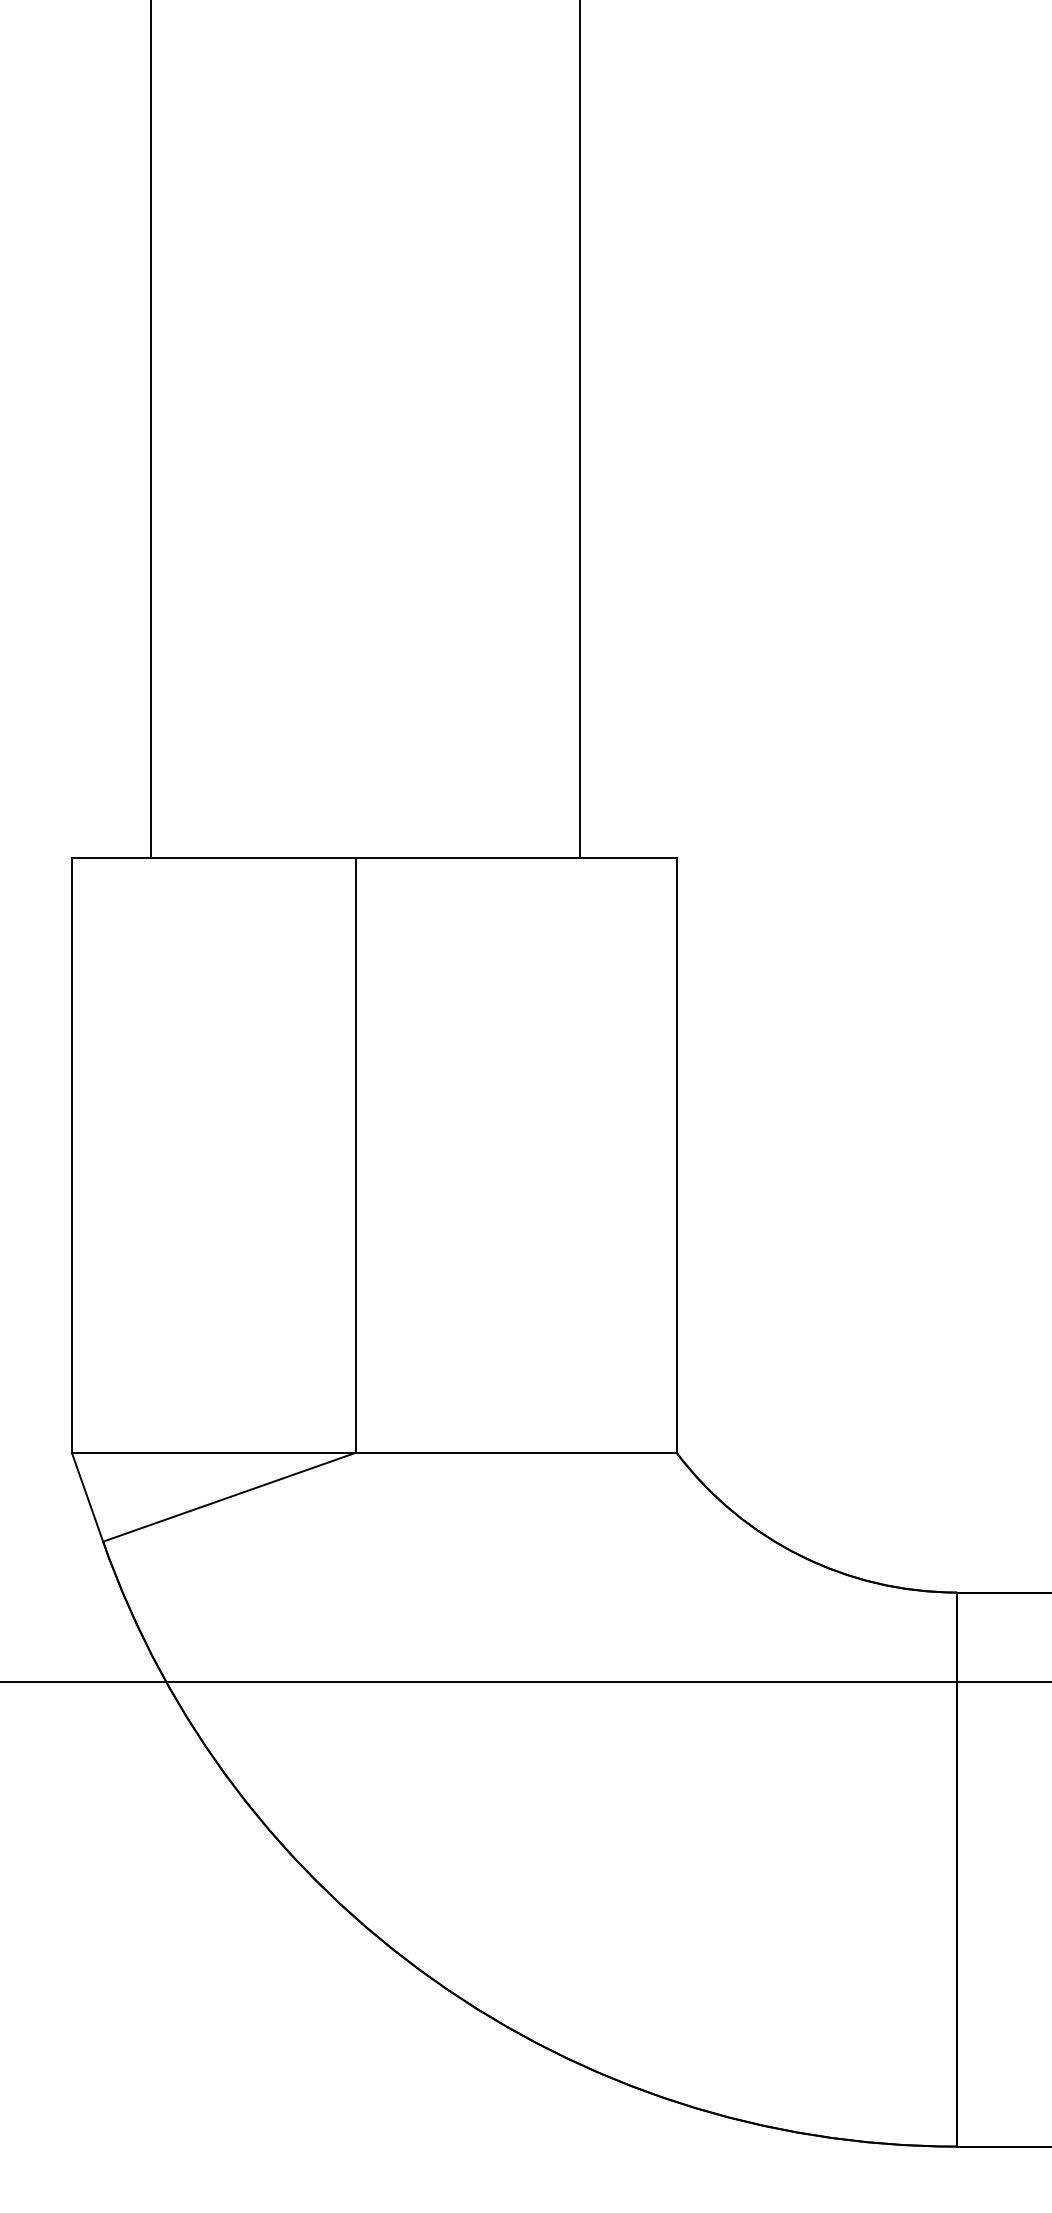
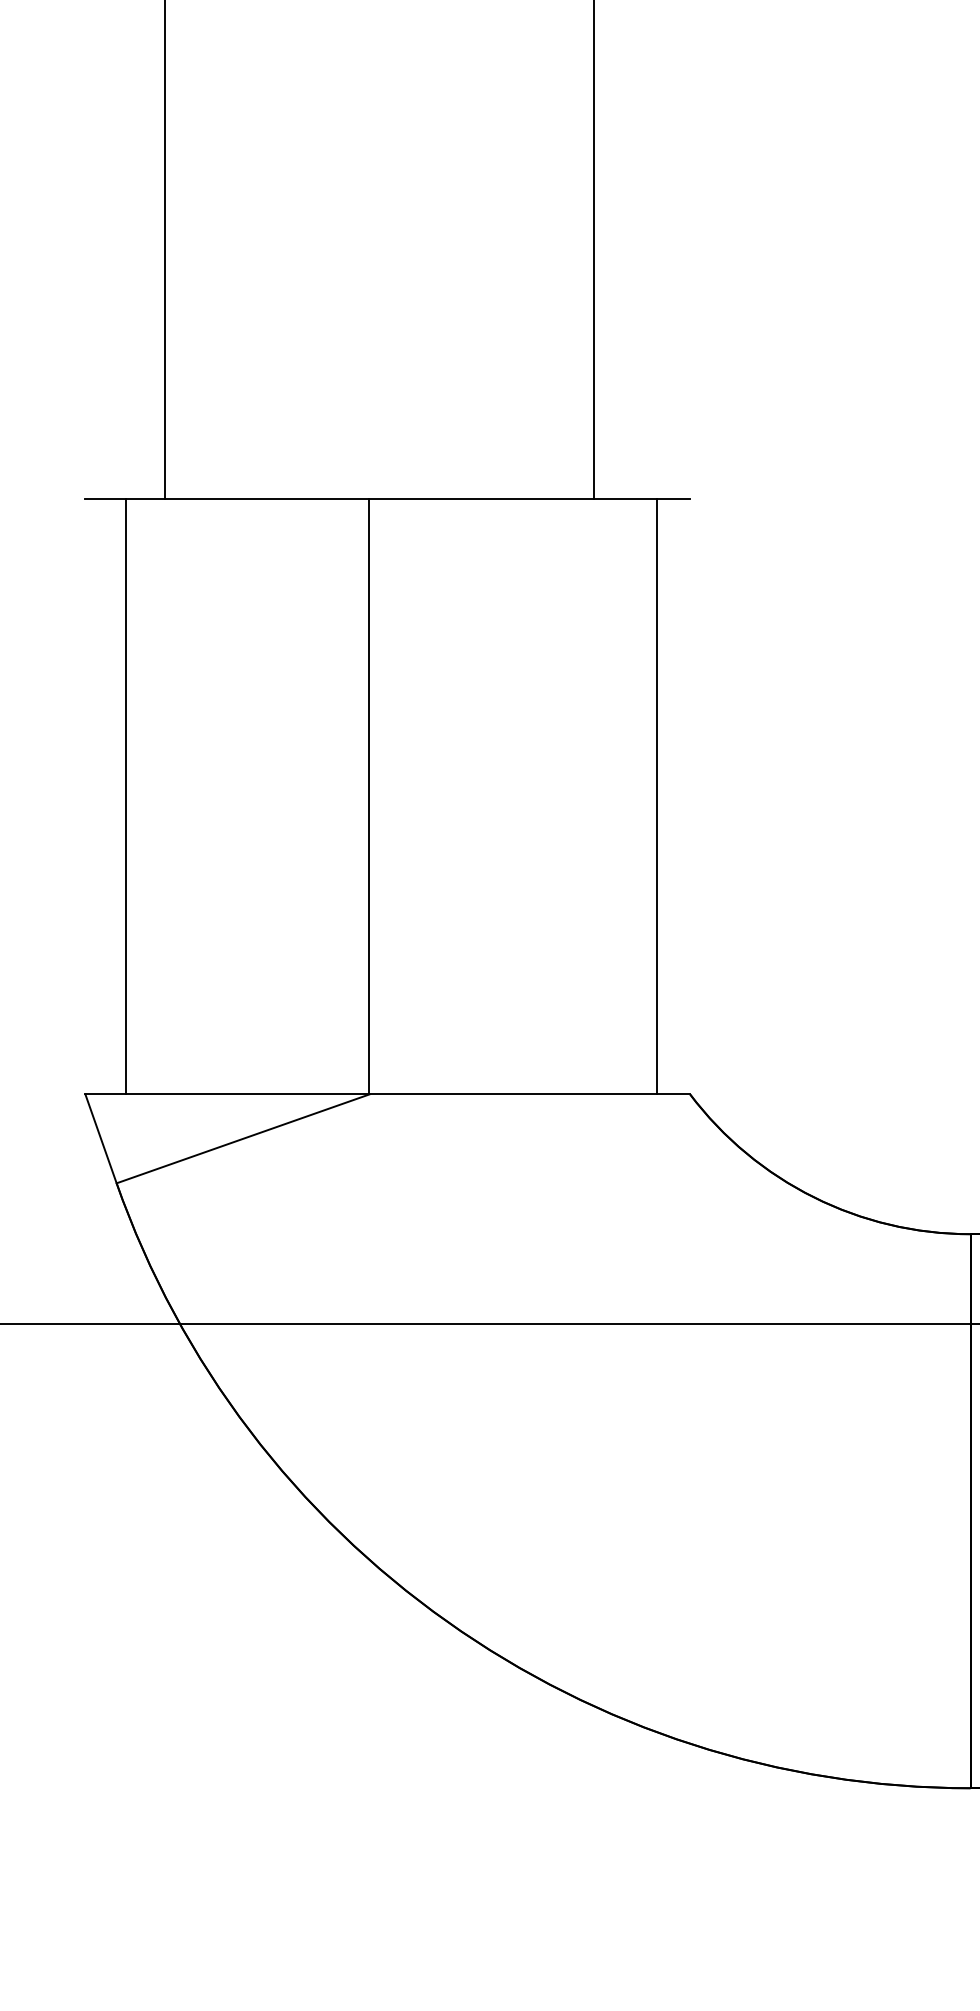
line: (71, 1154) -> (126, 796), moved
line: (676, 1154) -> (657, 796), moved

